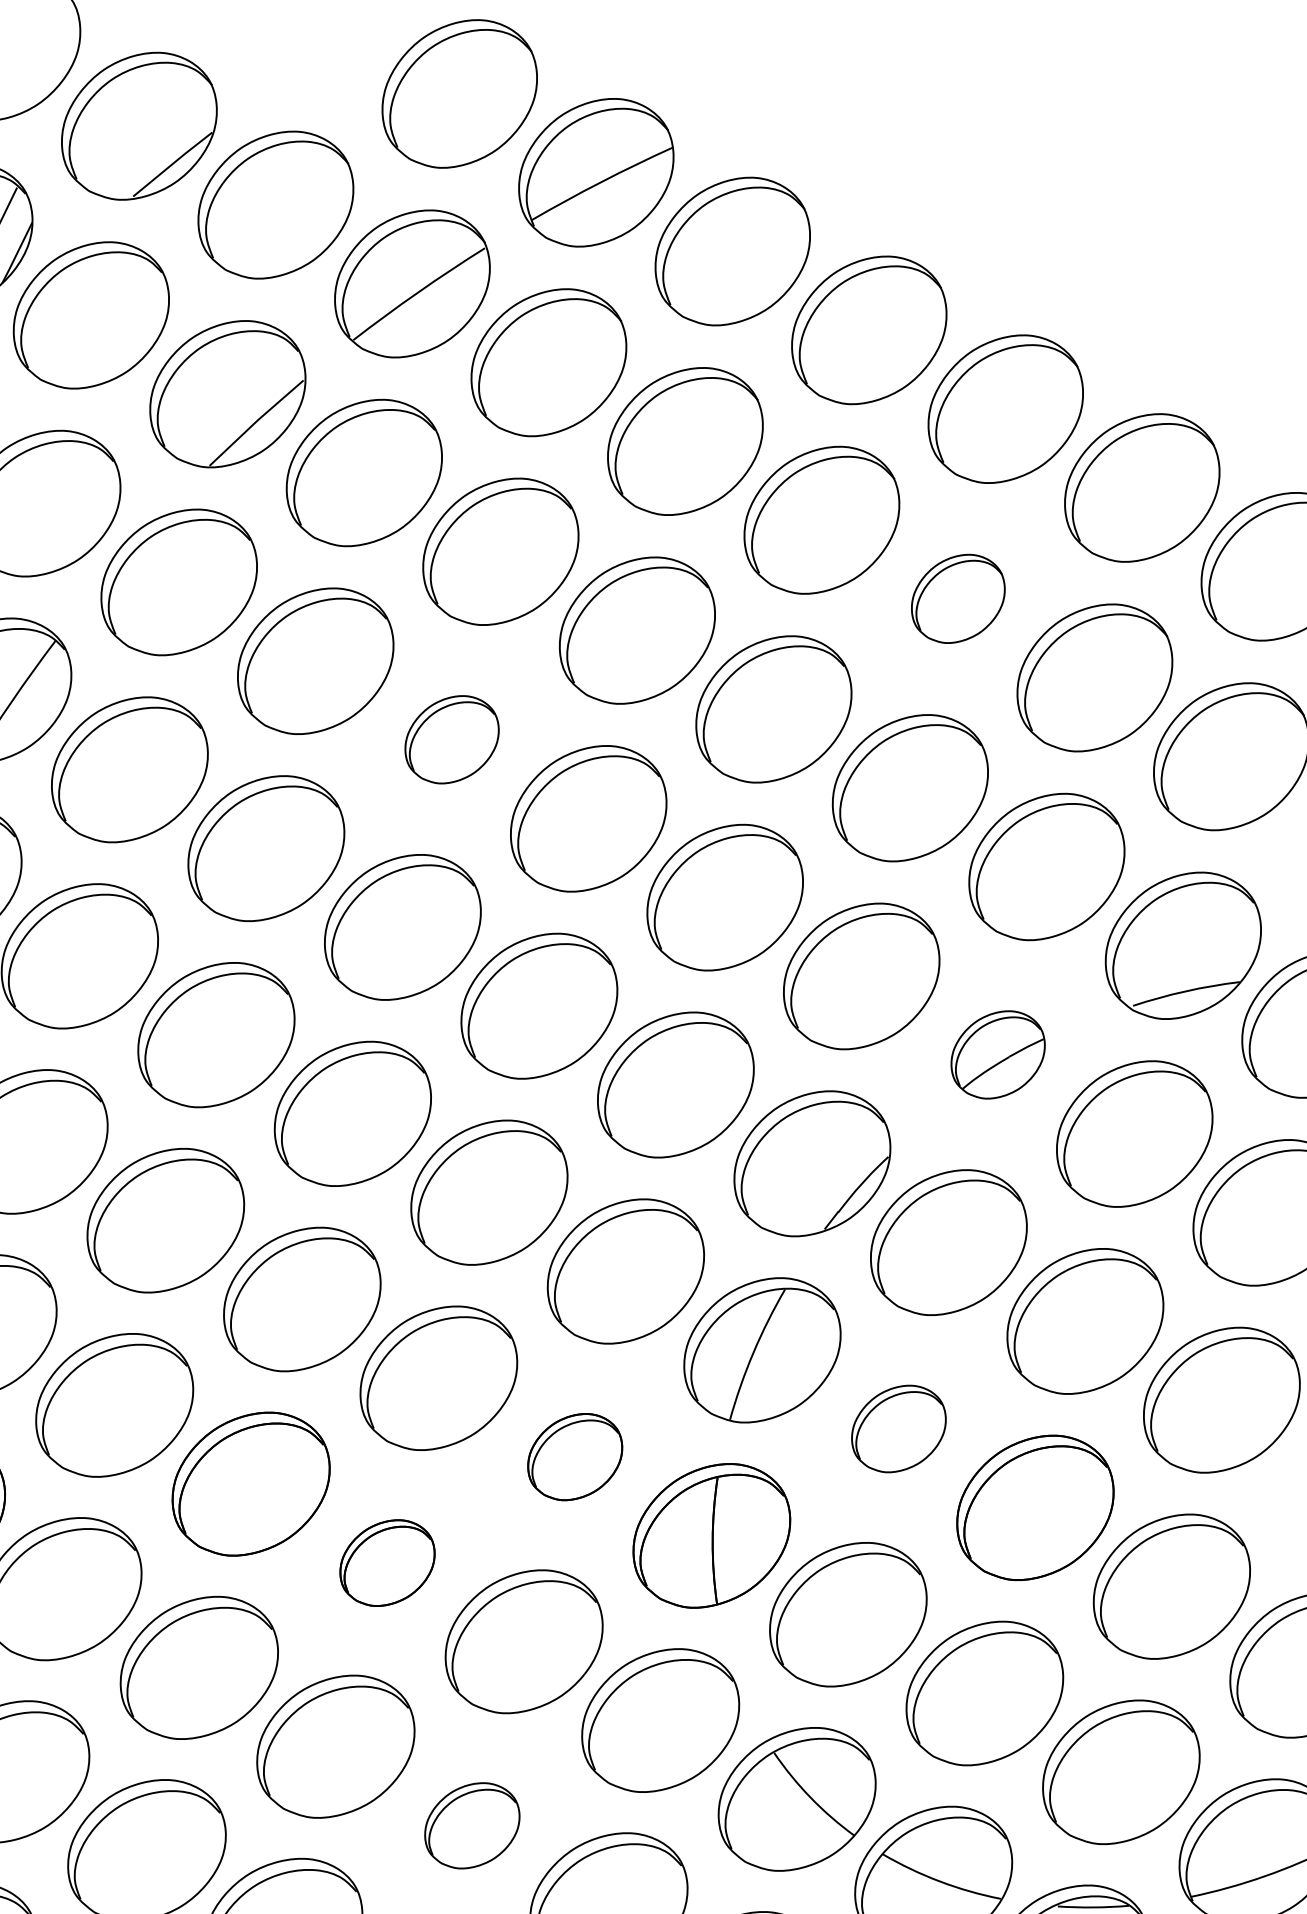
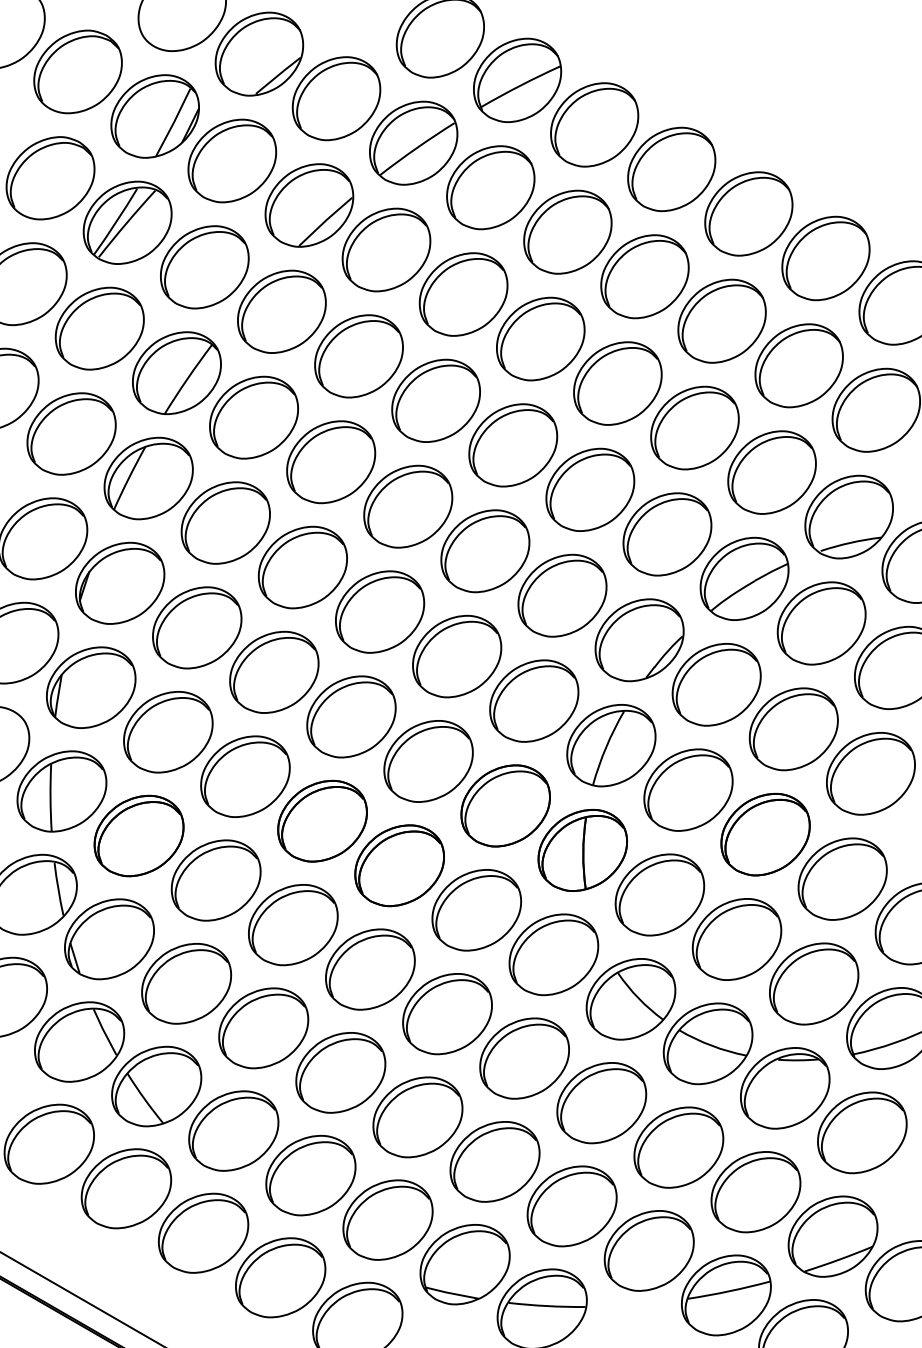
part: (957, 597) -> (721, 320), size x1.67
part: (451, 739) -> (435, 400), size x1.67
part: (998, 1054) -> (744, 578), size x1.67
part: (898, 1427) -> (688, 789), size x1.67
part: (574, 1456) -> (505, 805), size x1.67
part: (387, 1562) -> (399, 865), size x1.67
part: (472, 1826) -> (447, 1014), size x1.67

